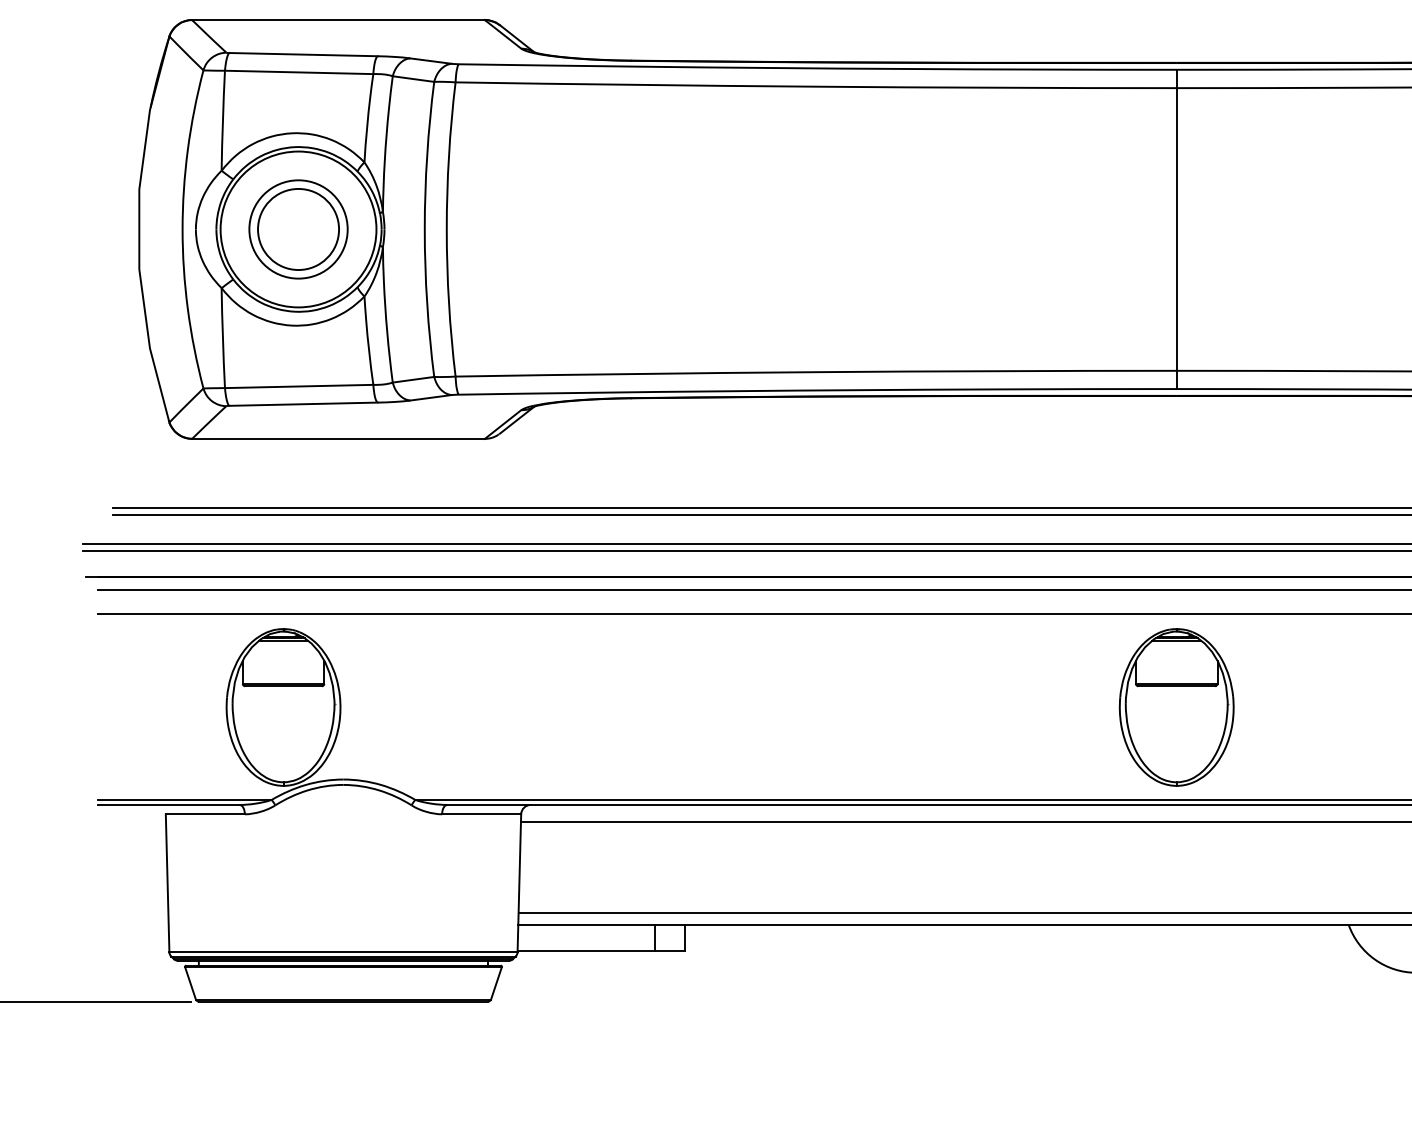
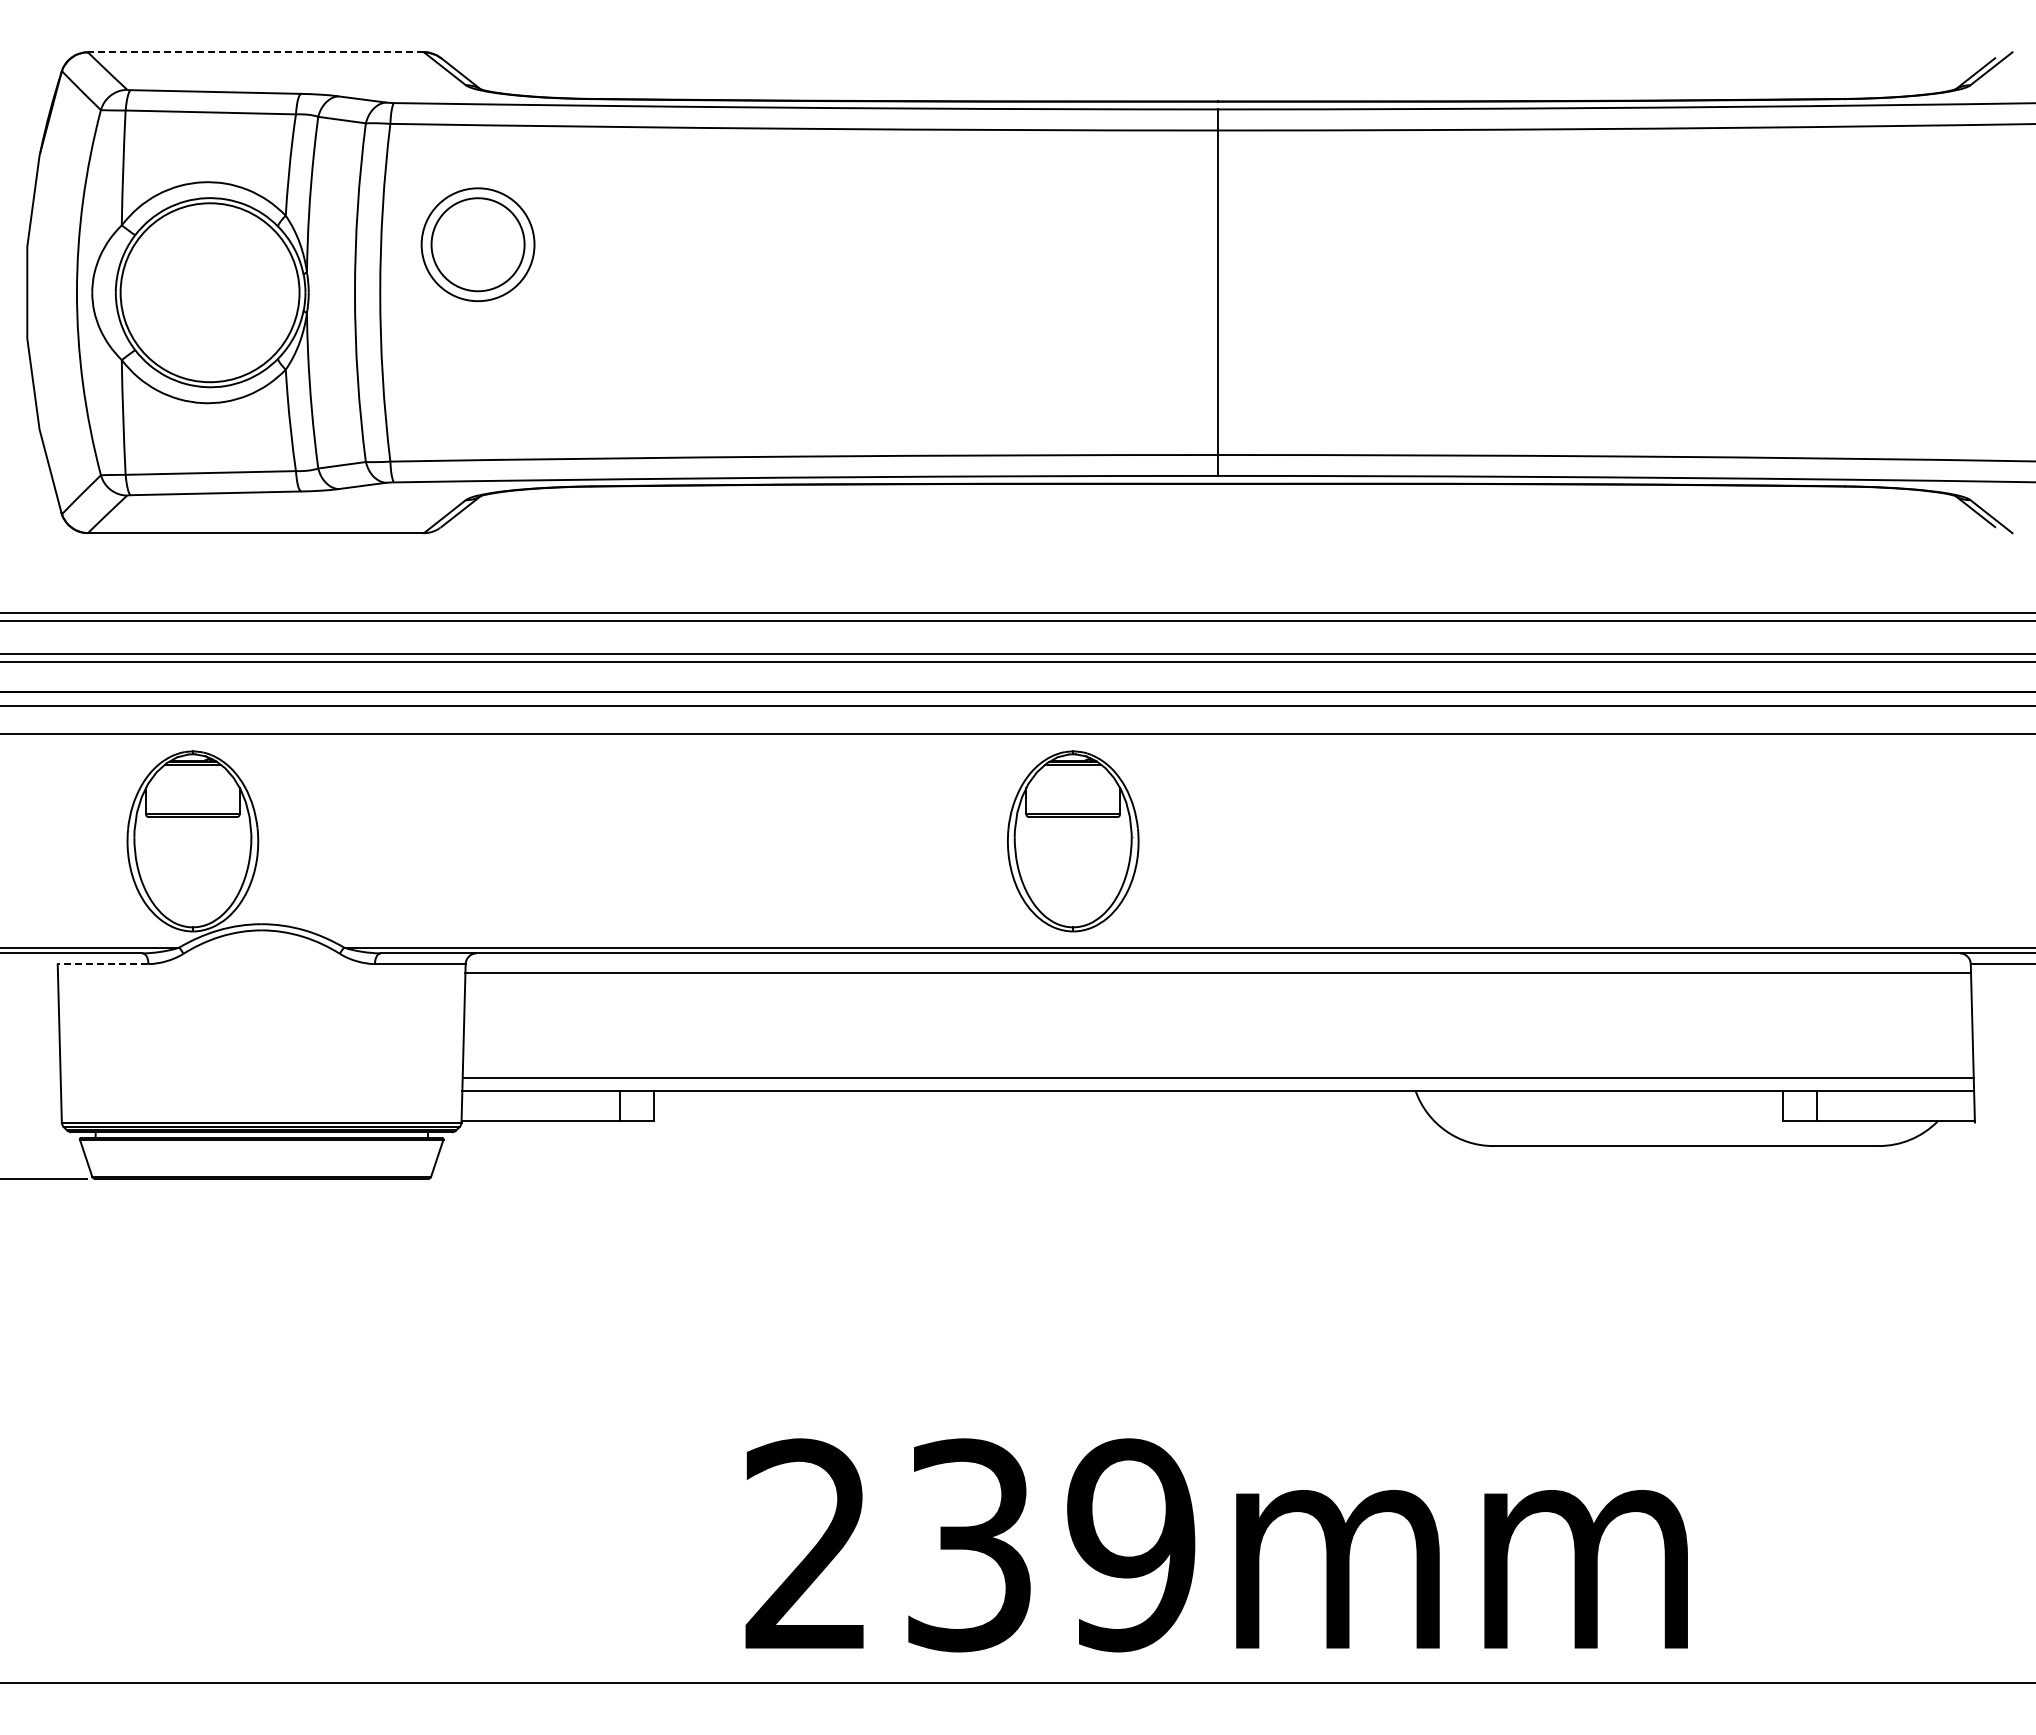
line: (338, 20) -> (255, 52), solid -> dashed
part: (298, 229) -> (477, 244), moved
part: (1176, 707) -> (1073, 841), moved
line: (204, 814) -> (102, 964), solid -> dashed

